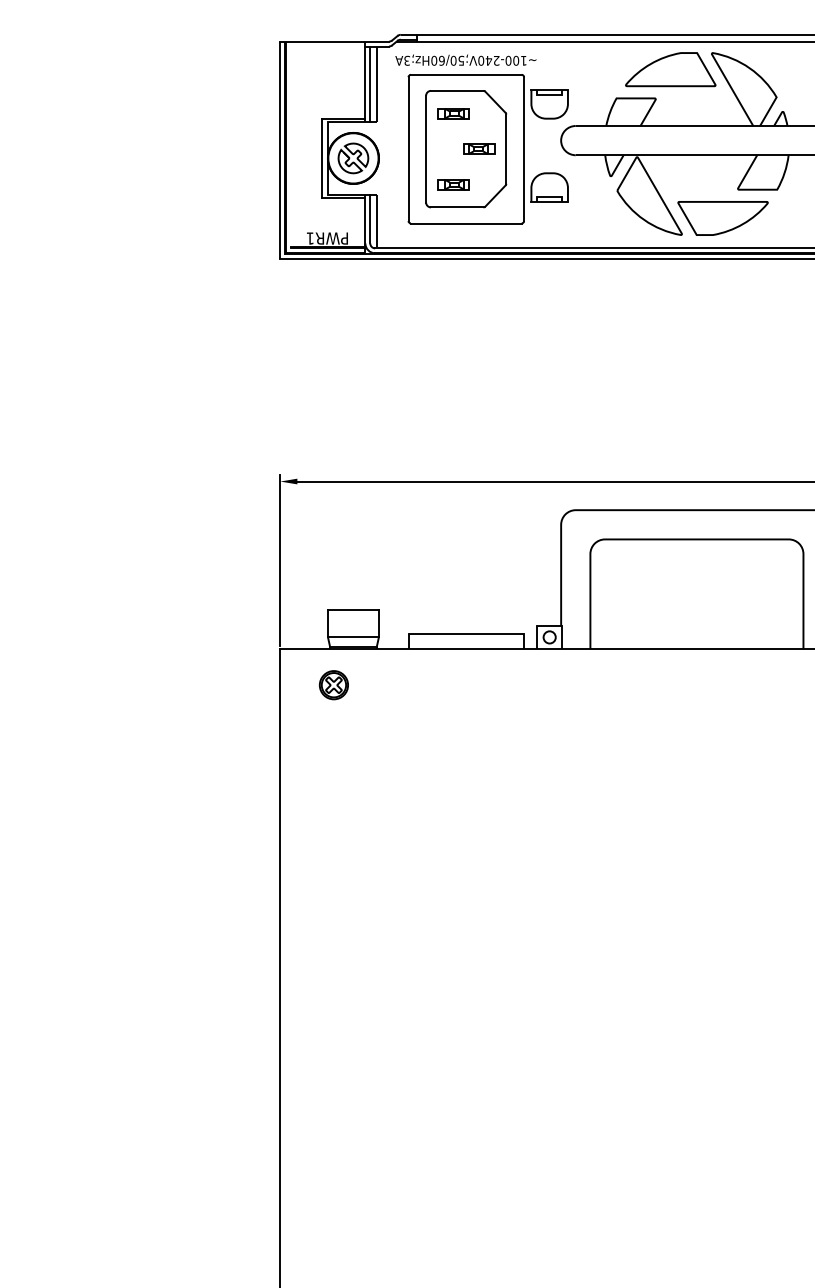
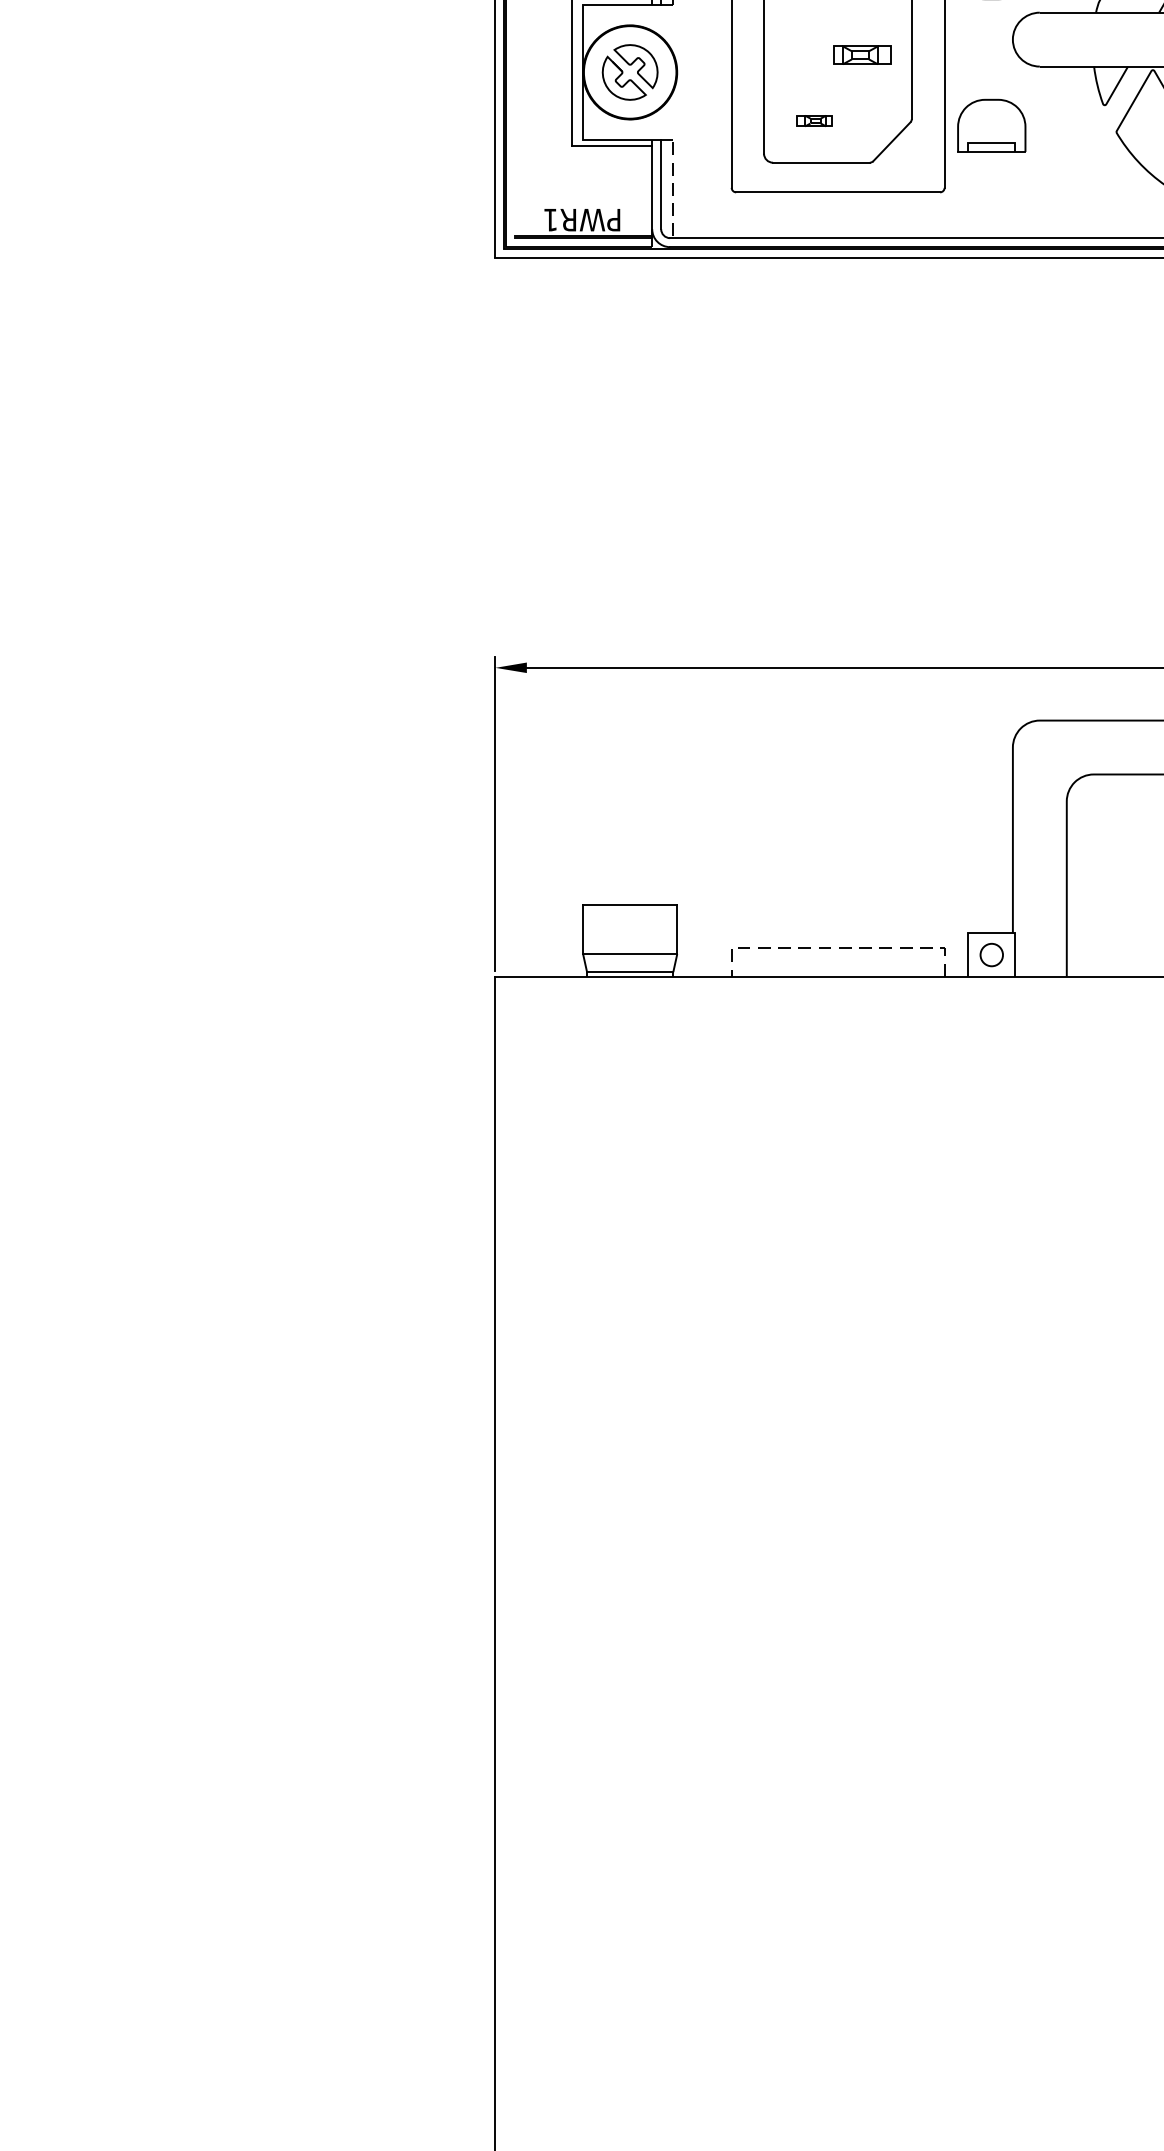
part: (453, 184) -> (814, 120), size x0.6
line: (376, 220) -> (672, 186), solid -> dashed
line: (466, 633) -> (838, 947), solid -> dashed
part: (333, 685) -> (593, 1043), removed

